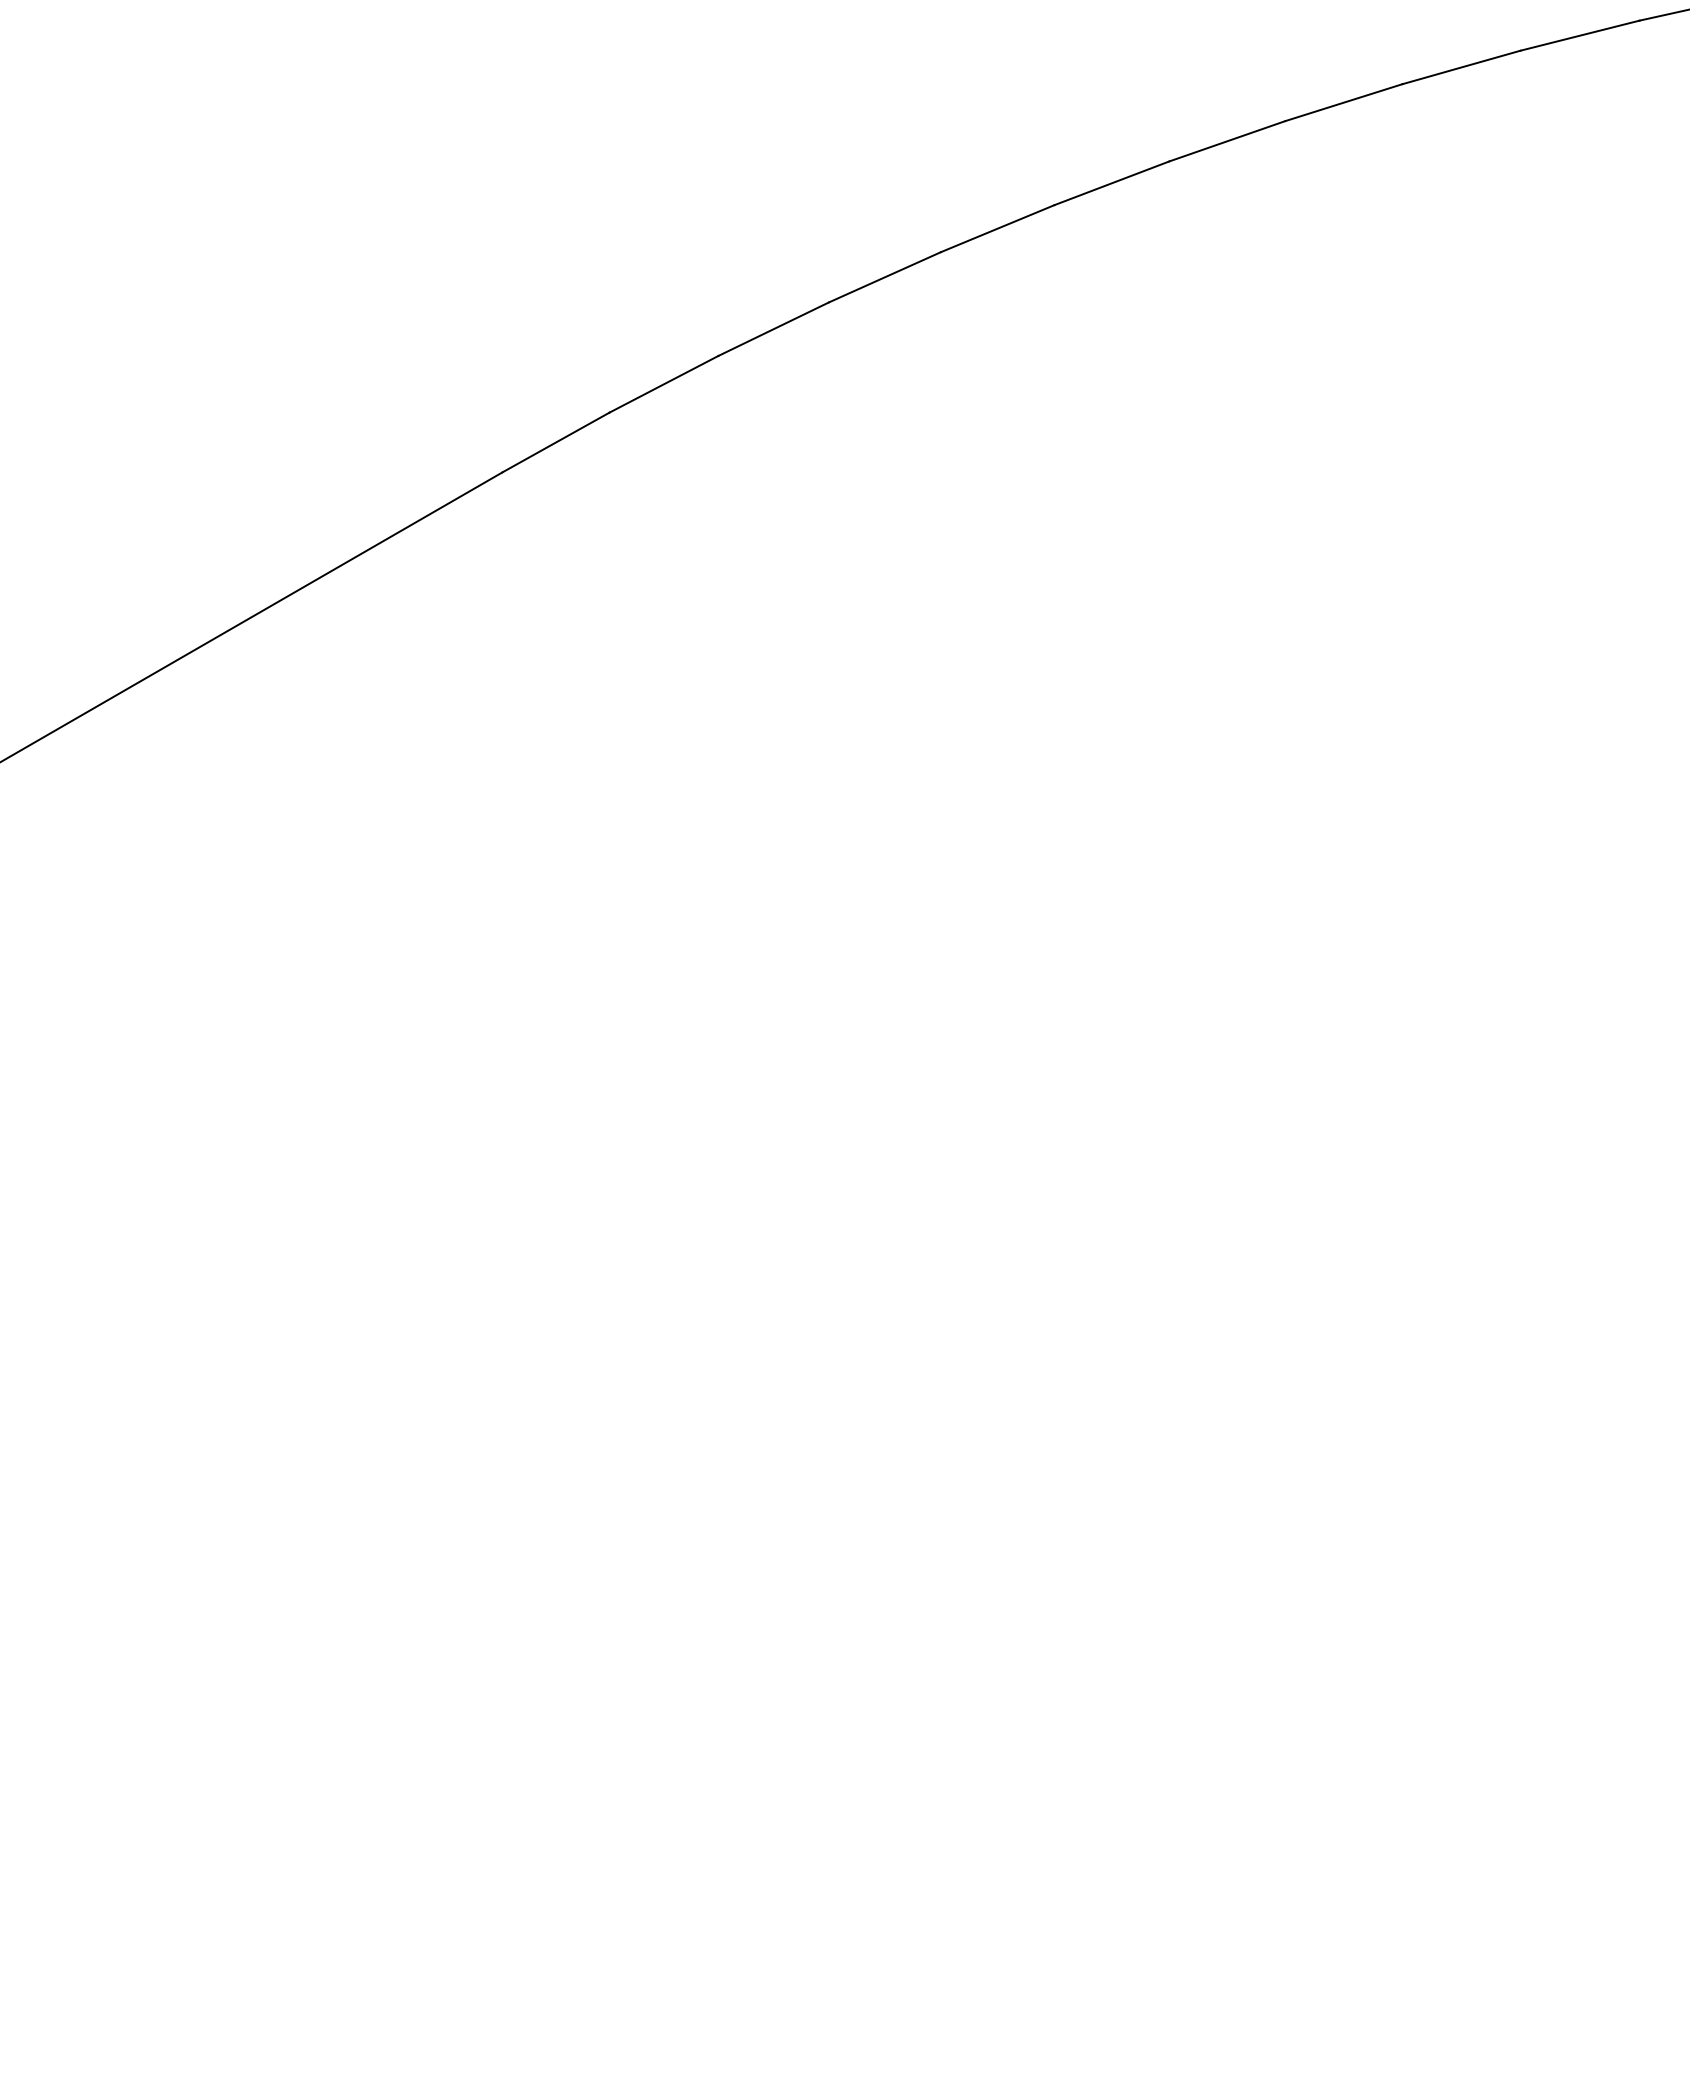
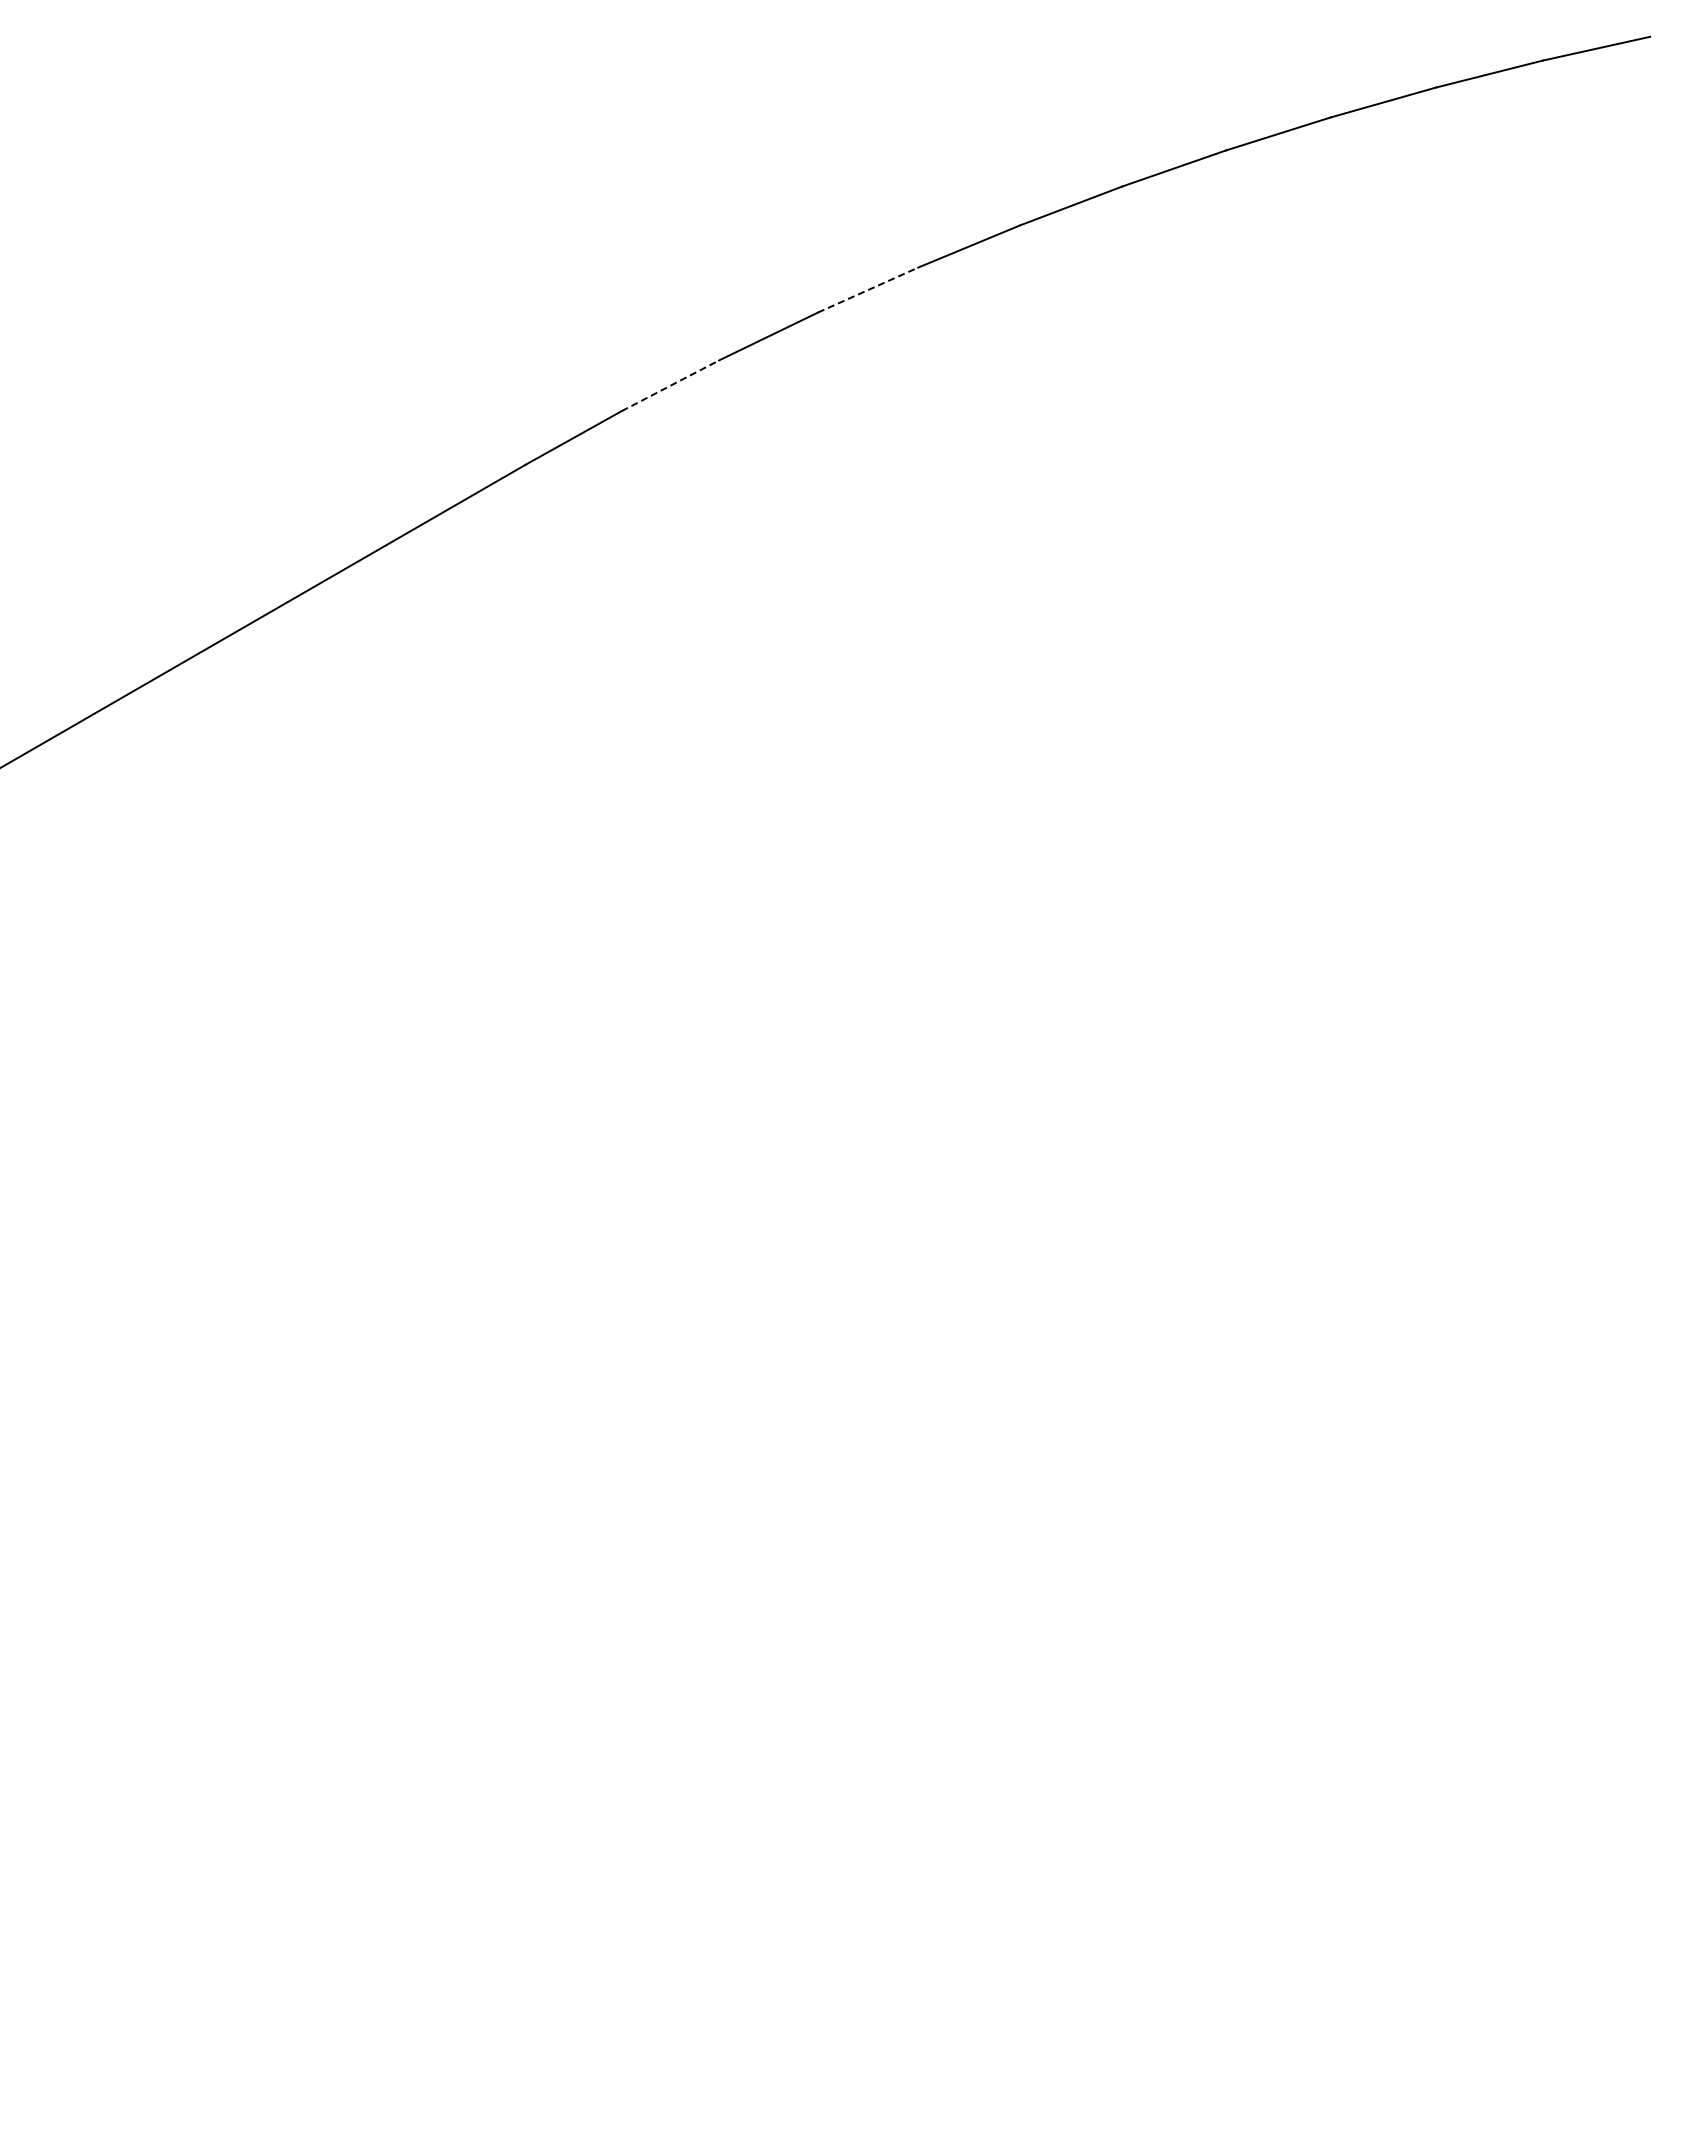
line: (885, 277) -> (868, 290), solid -> dashed
line: (664, 383) -> (670, 385), solid -> dashed

